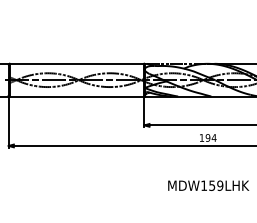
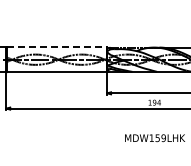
line: (77, 63) -> (57, 47), solid -> dashed

